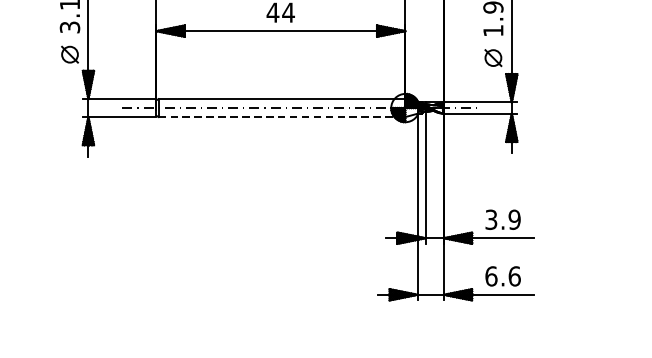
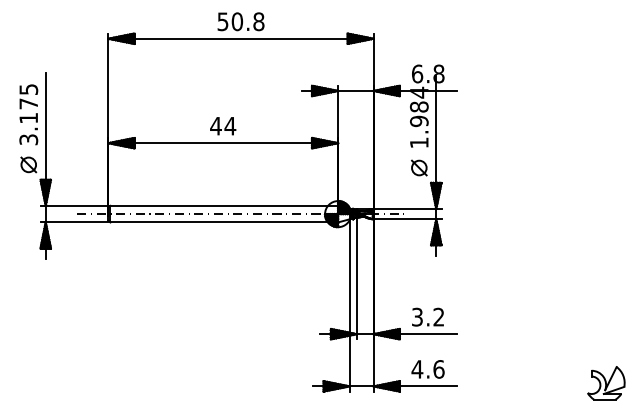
line: (282, 117) -> (224, 222), dashed -> solid
text: (514, 219) -> (438, 316), 3.9 -> 3.2
text: (491, 276) -> (417, 369), 6.6 -> 4.6

